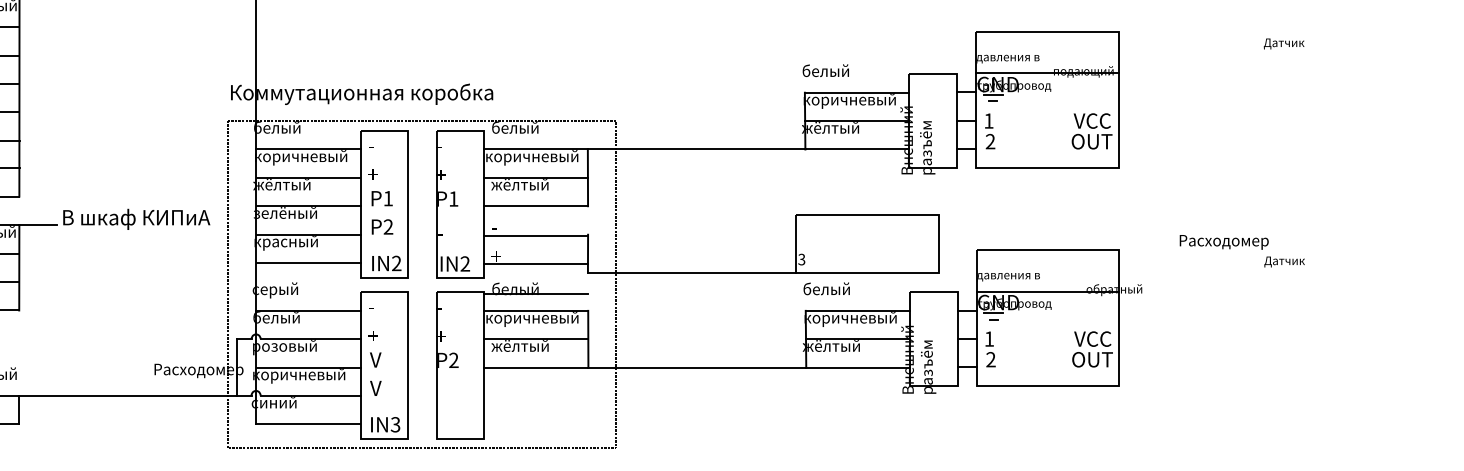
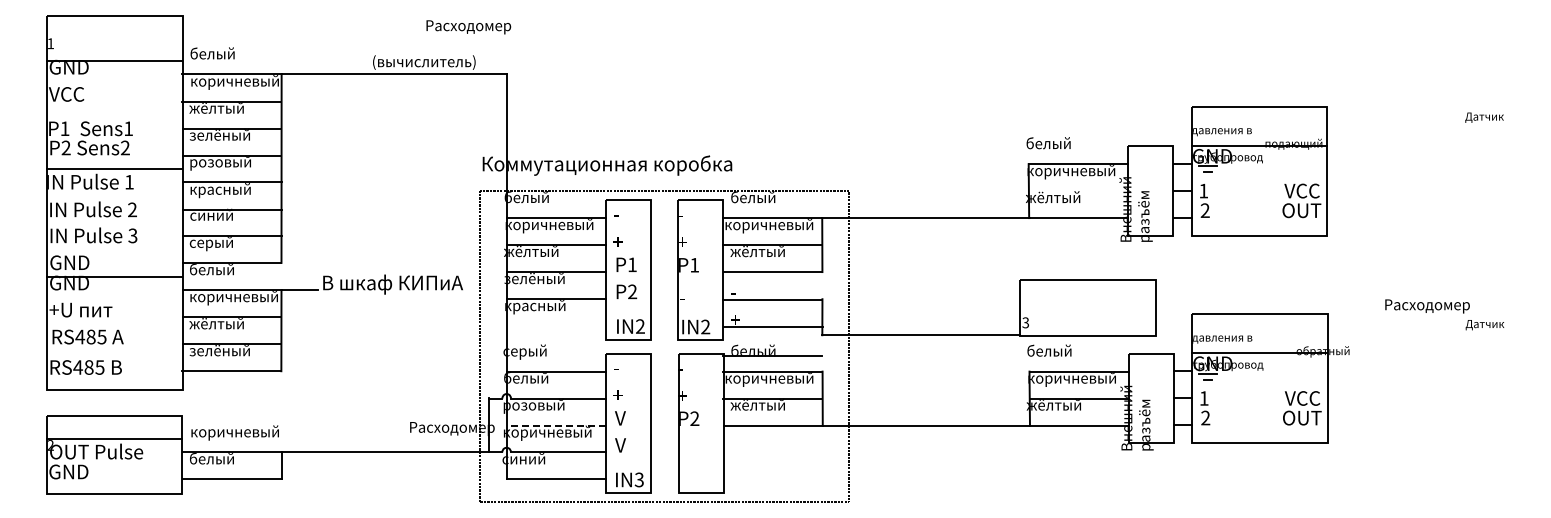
line: (856, 121) -> (1077, 191), removed
line: (308, 263) -> (556, 326), removed
line: (308, 367) -> (556, 425), solid -> dashed

